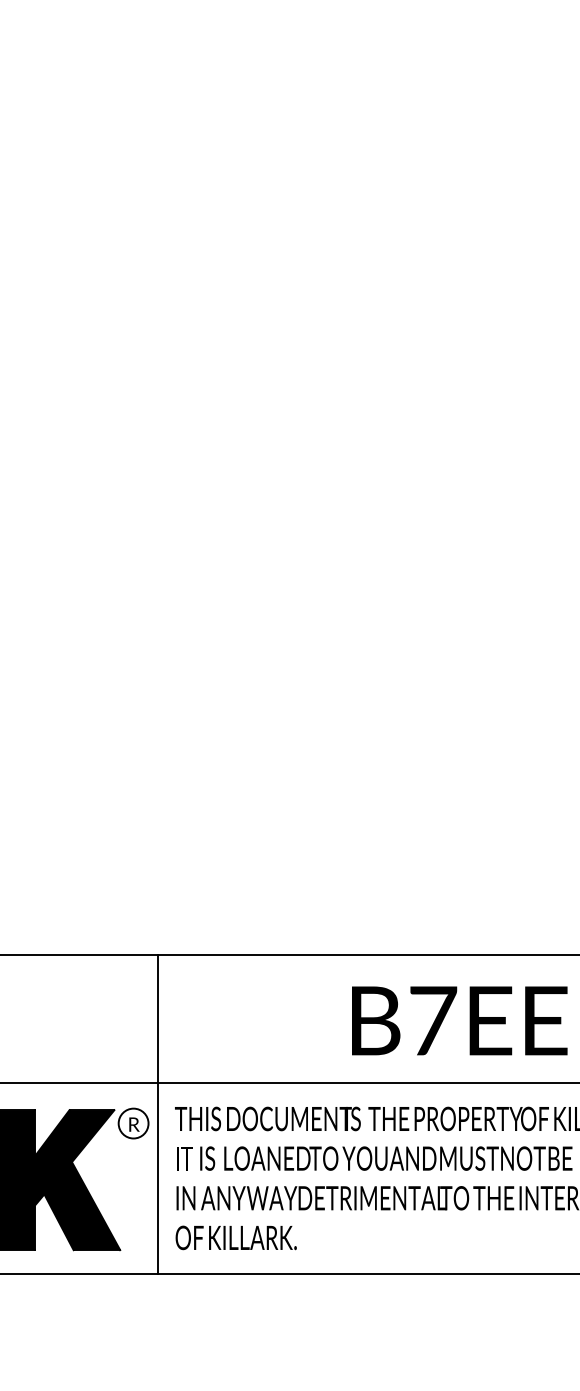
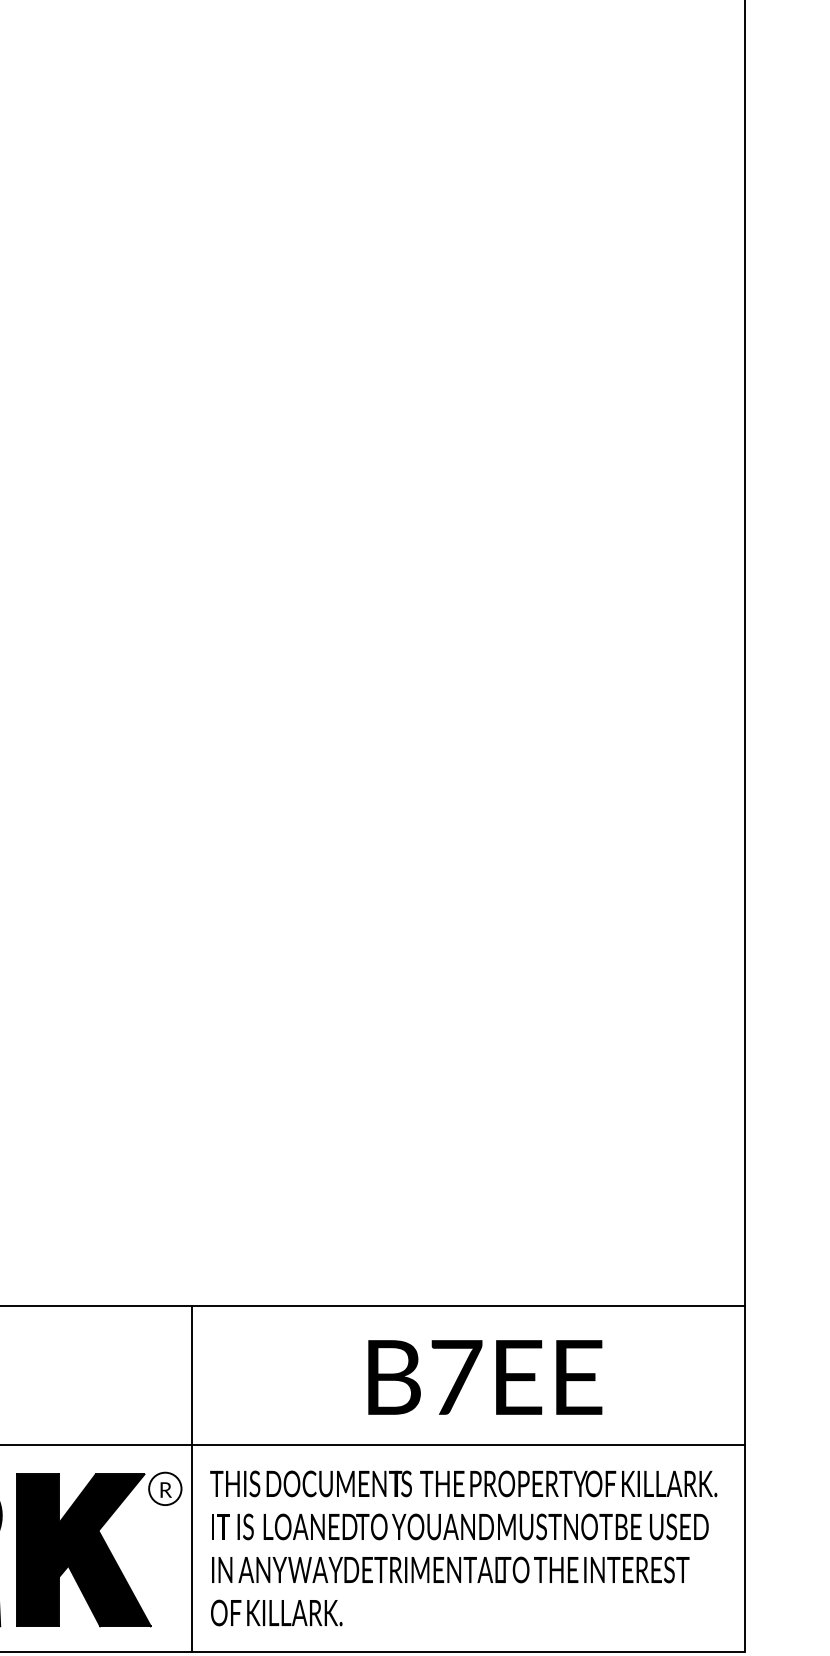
text: (459, 1020) -> (485, 1377), moved

